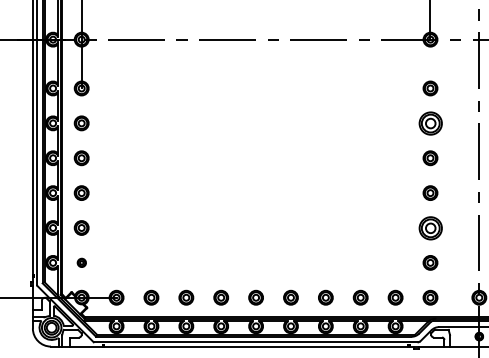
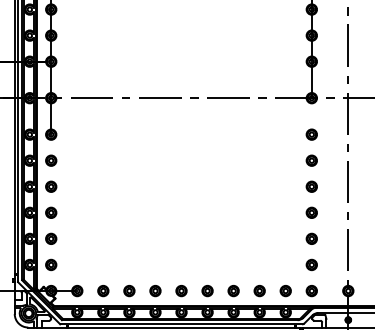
part: (430, 123) -> (311, 160), size x0.62
part: (430, 227) -> (311, 238), size x0.62
part: (82, 262) -> (51, 264), size x1.67

